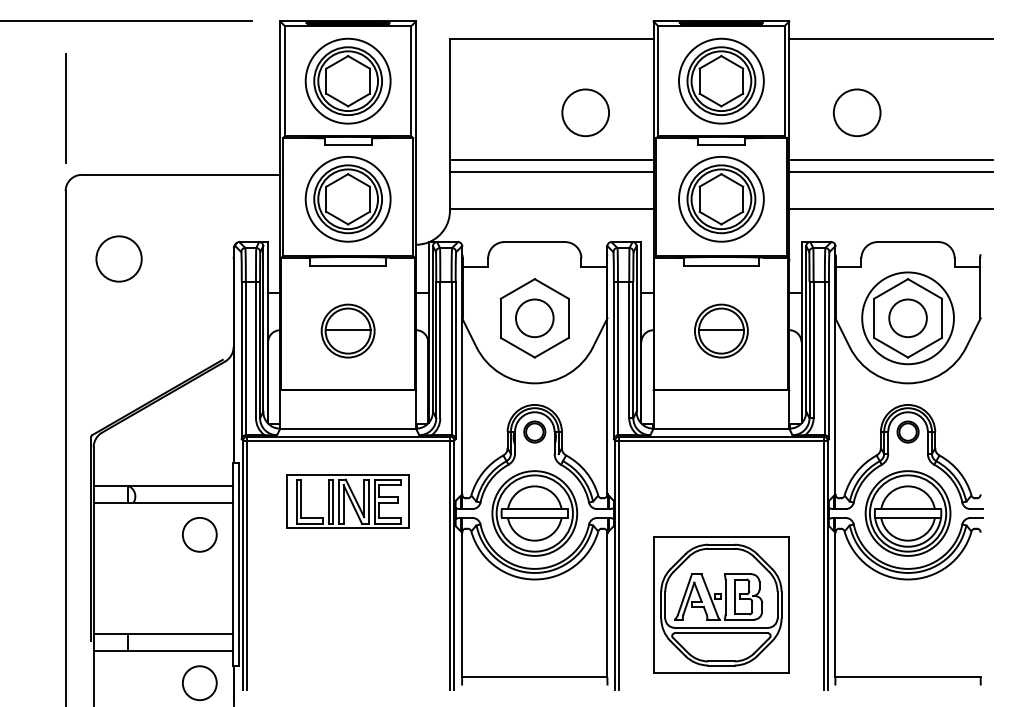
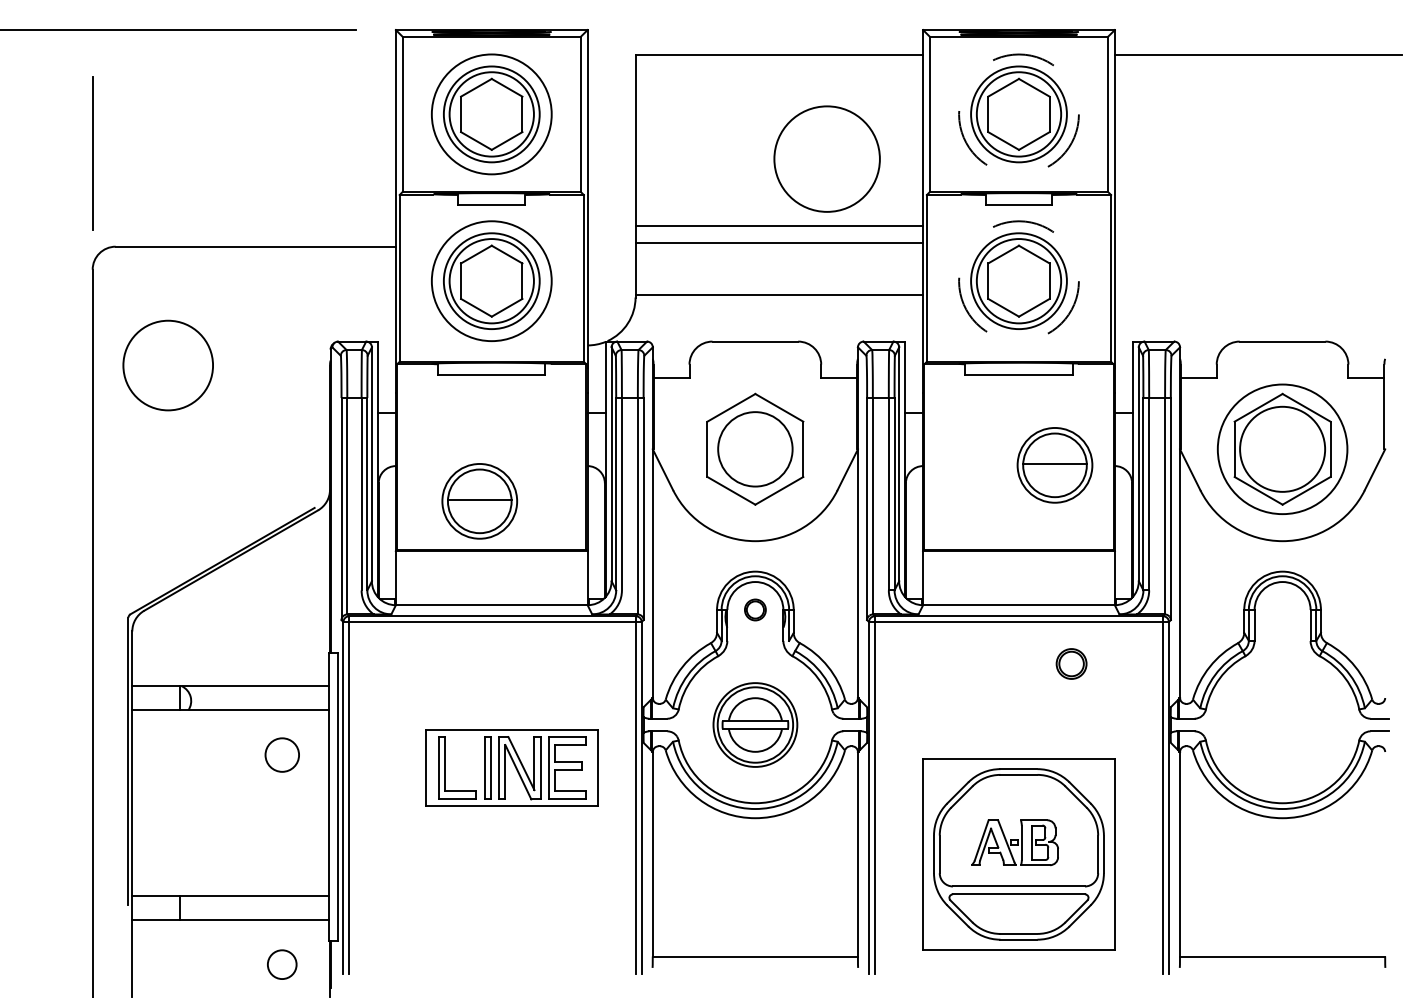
circle: (721, 81) -> (1018, 114), solid -> dashed
circle: (585, 112) -> (827, 158), size x1.6
circle: (857, 112) -> (1210, 158), removed
line: (891, 159) -> (1258, 225), removed
line: (891, 172) -> (1258, 243), removed
circle: (721, 199) -> (1018, 281), solid -> dashed
line: (891, 208) -> (1258, 294), removed
circle: (119, 258) -> (168, 365), size x1.4
circle: (534, 317) -> (754, 448), size x1.4
circle: (907, 317) -> (1282, 448), size x1.6
part: (347, 331) -> (479, 501), moved
part: (721, 331) -> (1054, 465), moved
part: (534, 431) -> (755, 609), size x0.7
part: (907, 431) -> (1071, 663), moved
part: (347, 501) -> (511, 767), moved
part: (534, 513) -> (755, 724), size x0.7
part: (907, 513) -> (1282, 724), removed
circle: (199, 534) -> (282, 754), size x0.7
part: (718, 596) -> (1014, 842), size x0.7
circle: (199, 683) -> (282, 964), size x0.6

